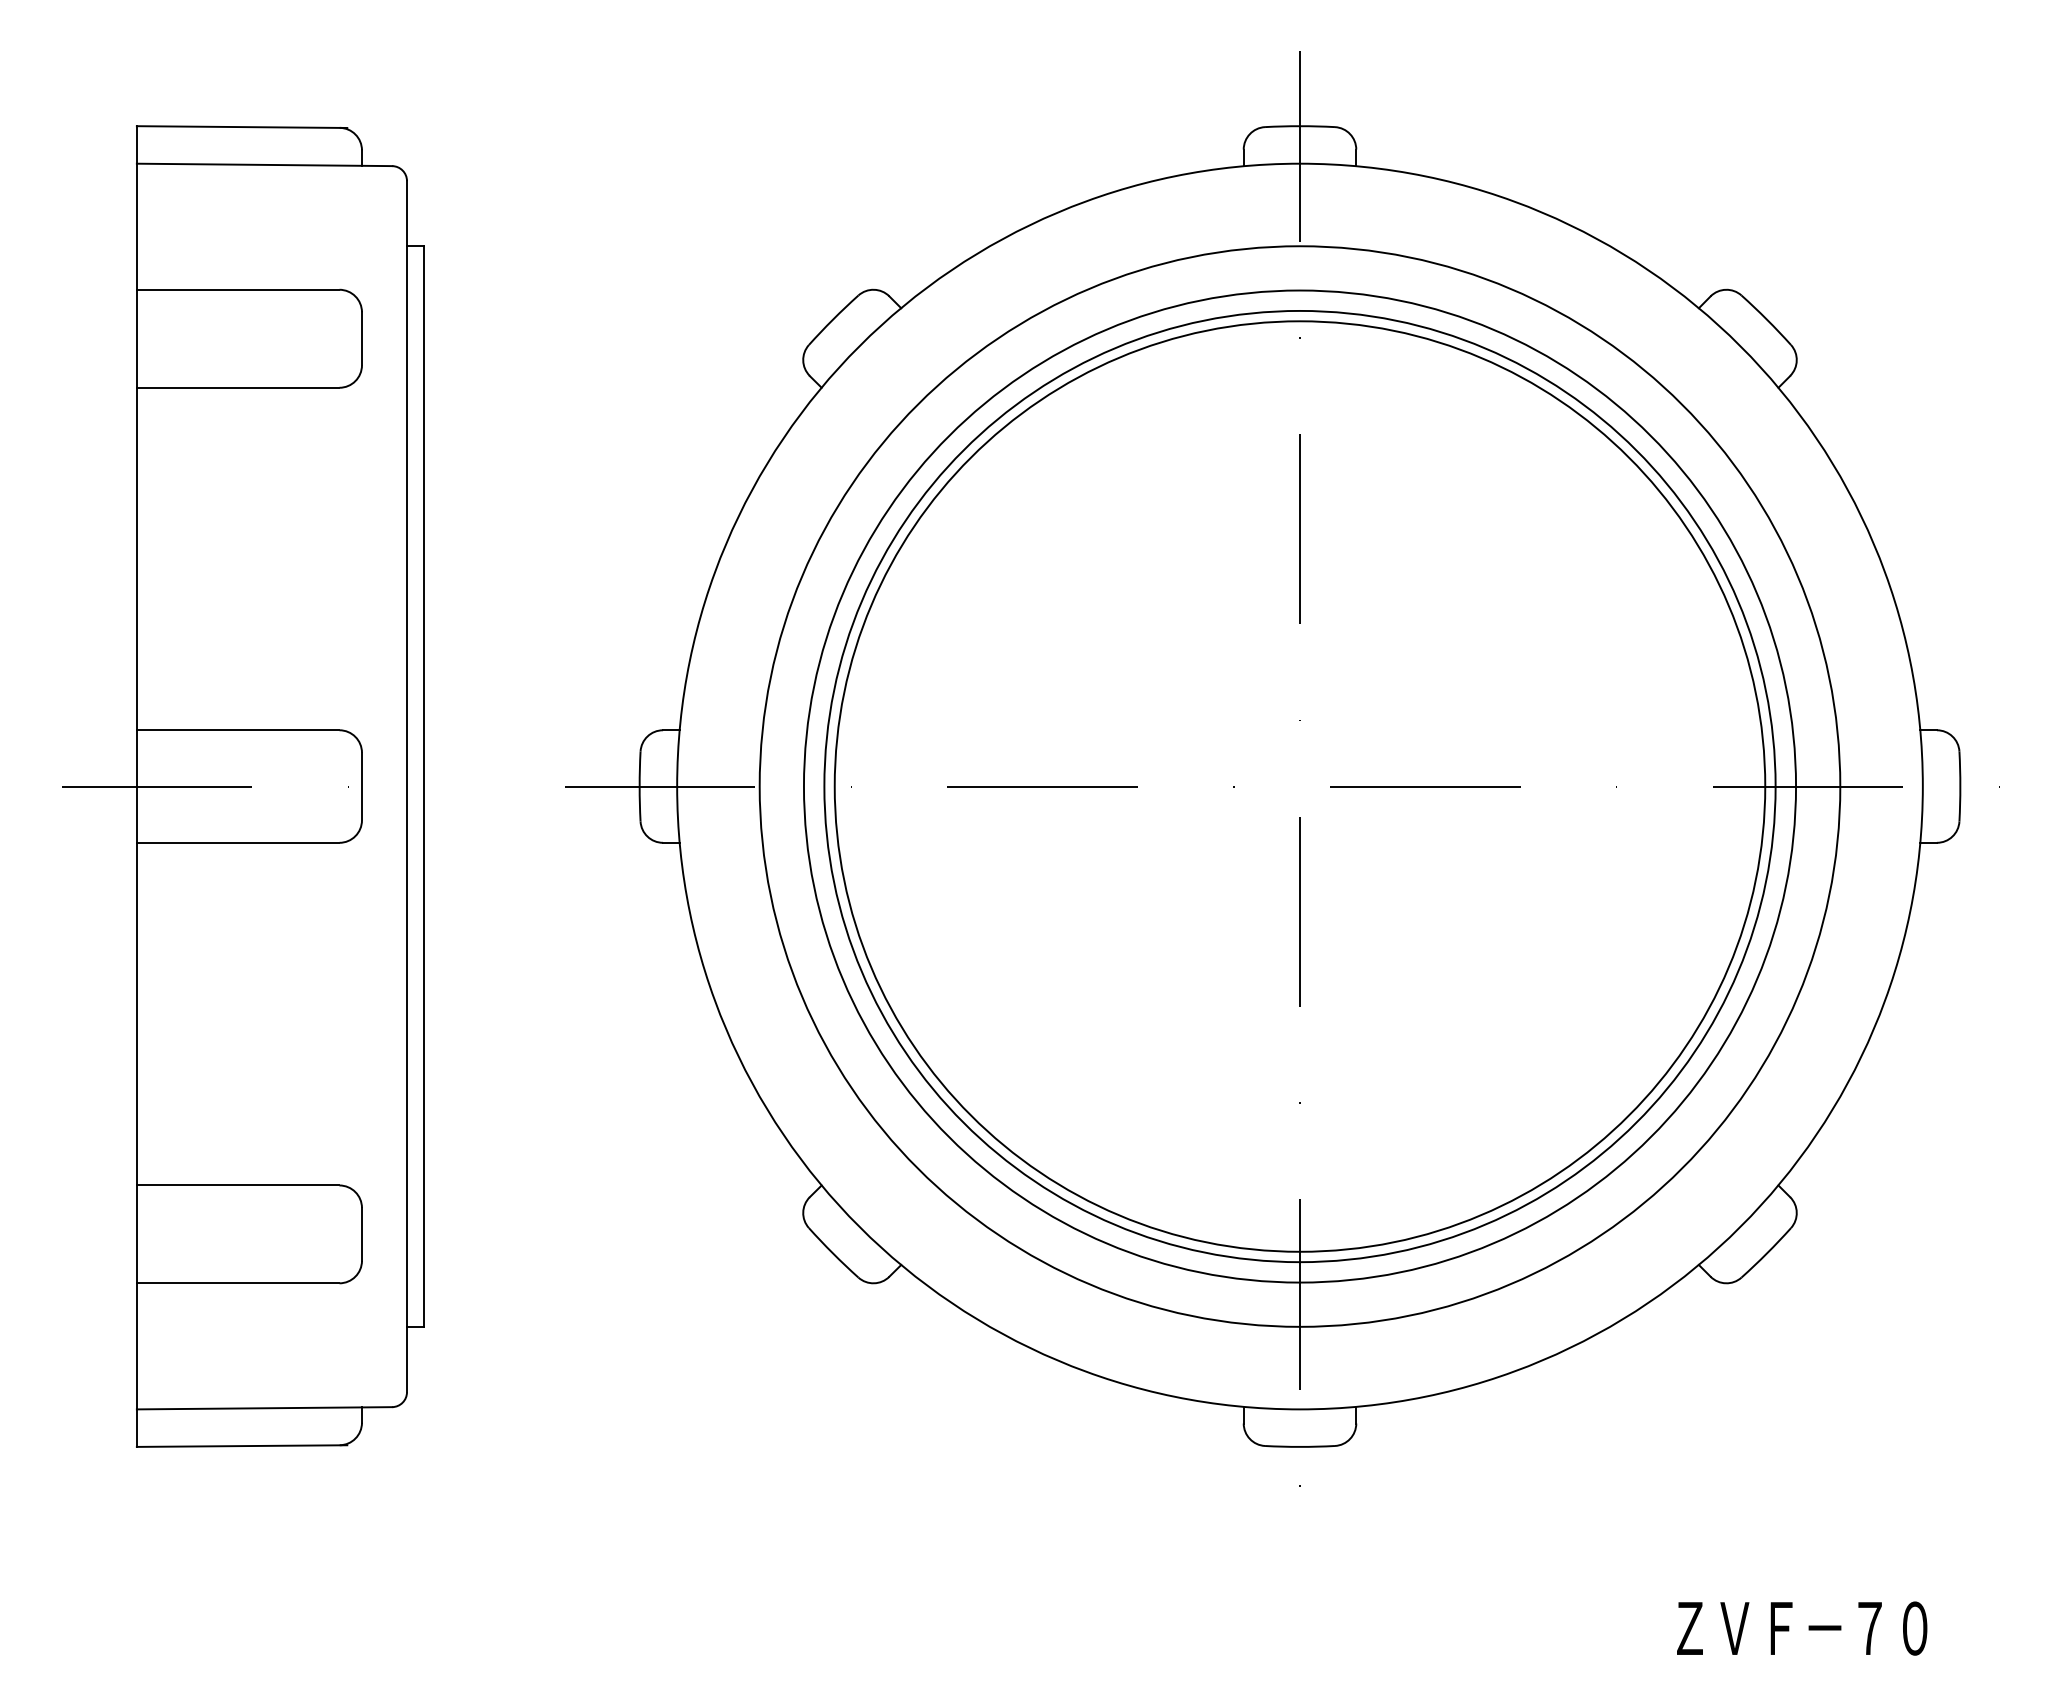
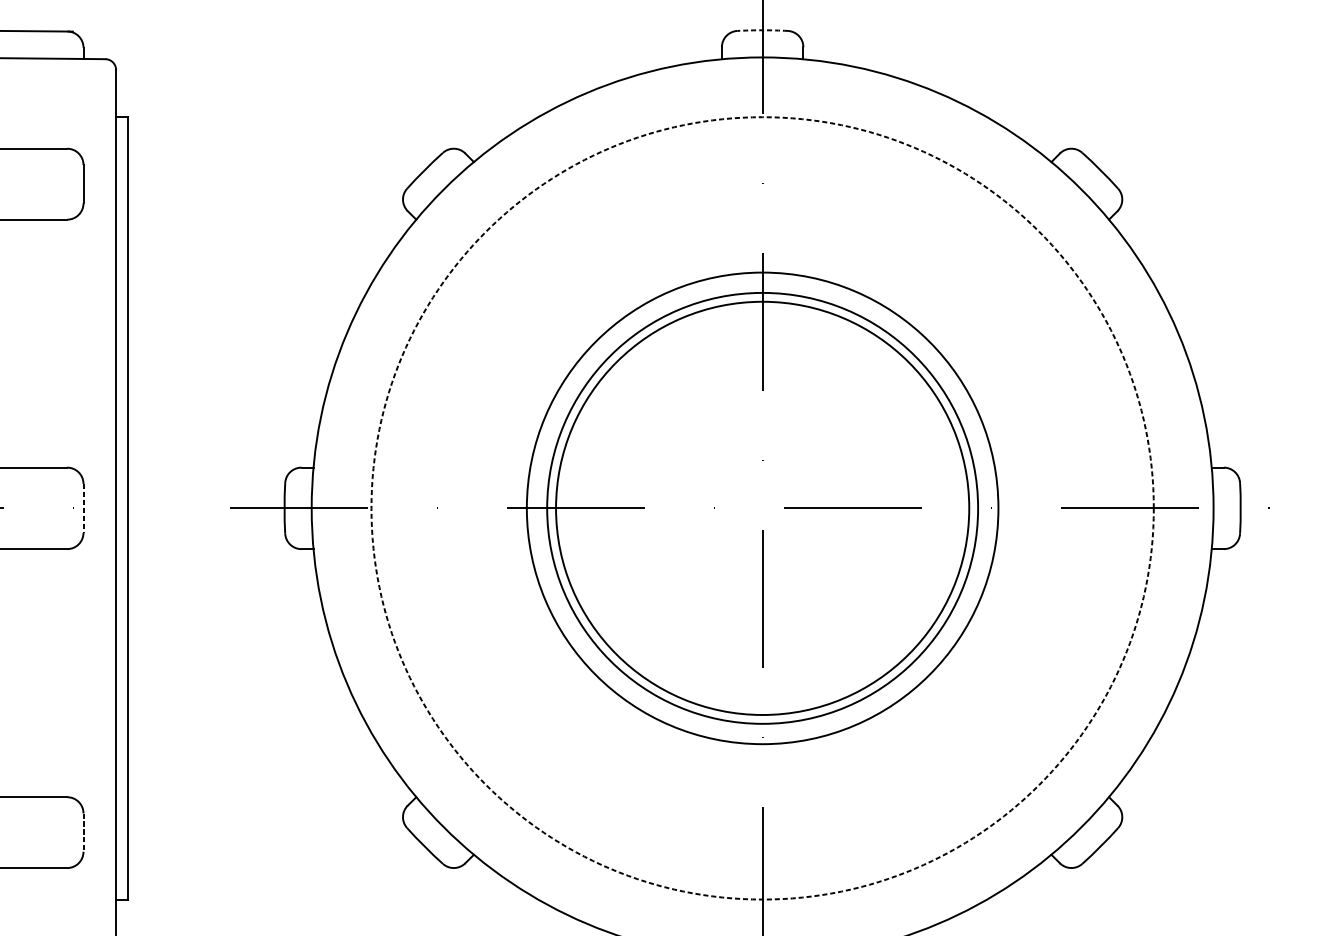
arc: (1300, 126) -> (763, 30), solid -> dashed
line: (361, 786) -> (83, 508), solid -> dashed
circle: (1299, 786) -> (762, 508), size x0.6
circle: (1299, 786) -> (762, 508), size x0.6
circle: (1299, 786) -> (762, 508), size x0.7
circle: (1299, 786) -> (762, 508), solid -> dashed
line: (361, 1234) -> (83, 832), solid -> dashed

